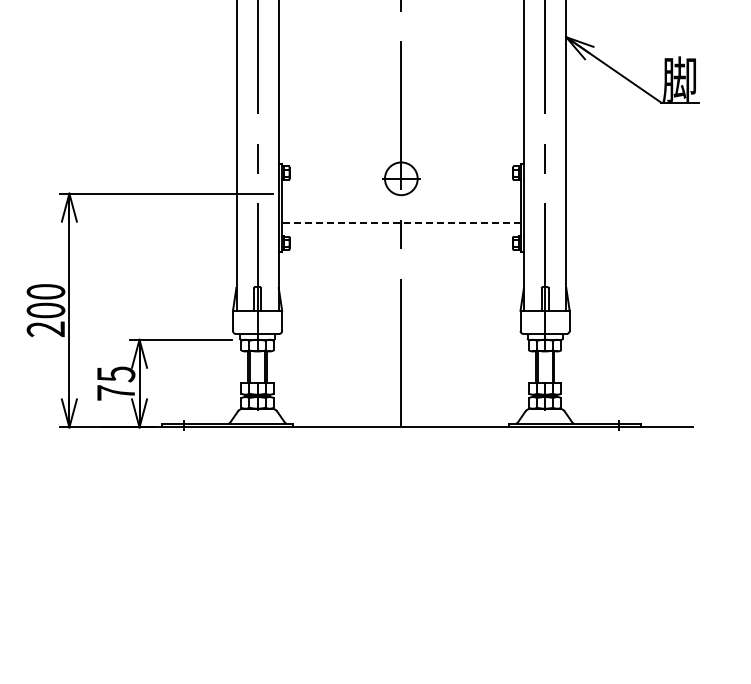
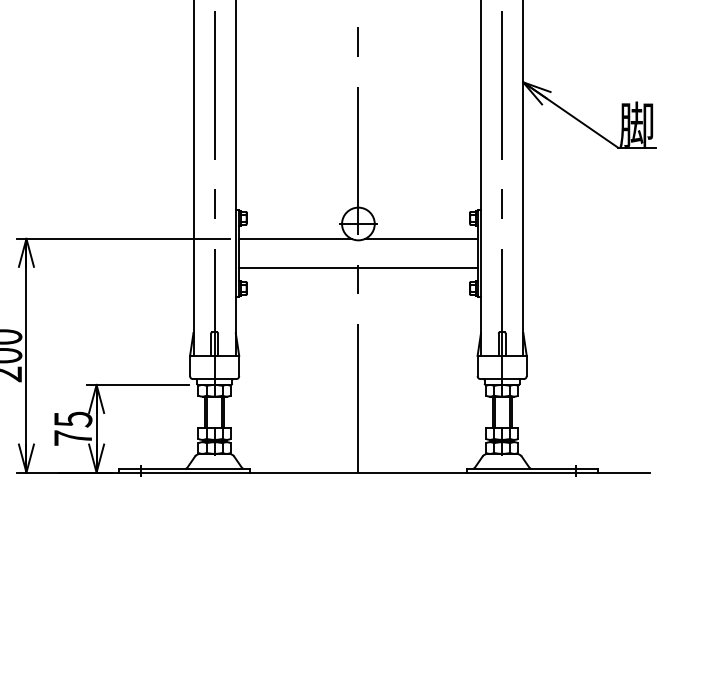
line: (338, 193) -> (295, 238), added
line: (464, 193) -> (421, 238), added
line: (400, 222) -> (357, 267), dashed -> solid

